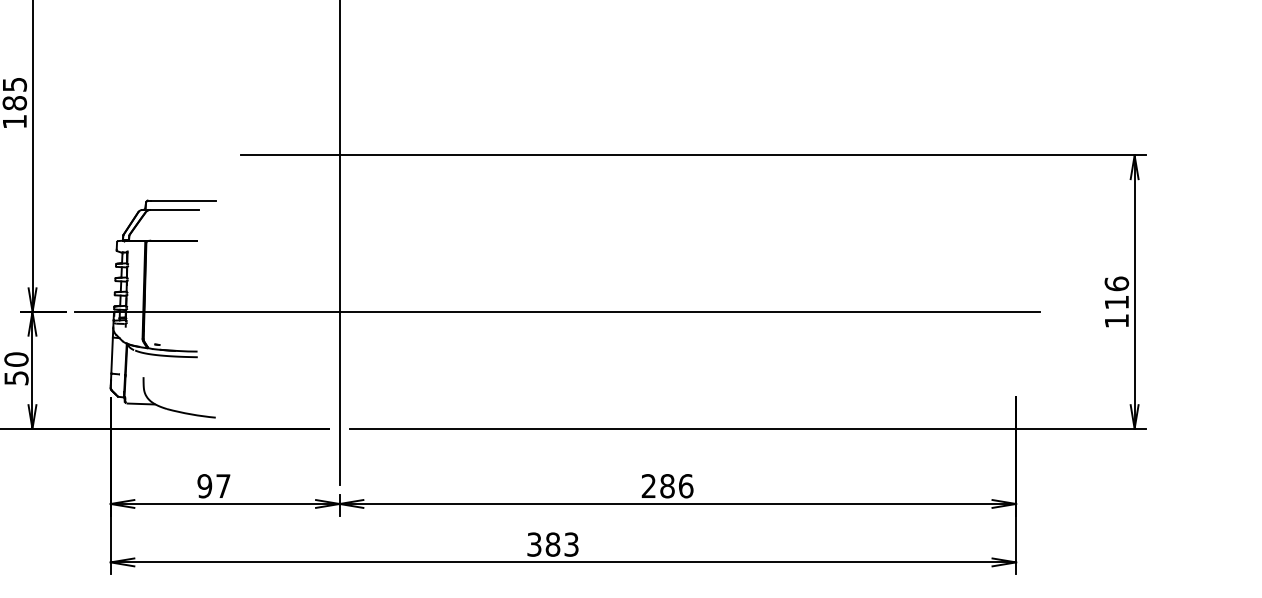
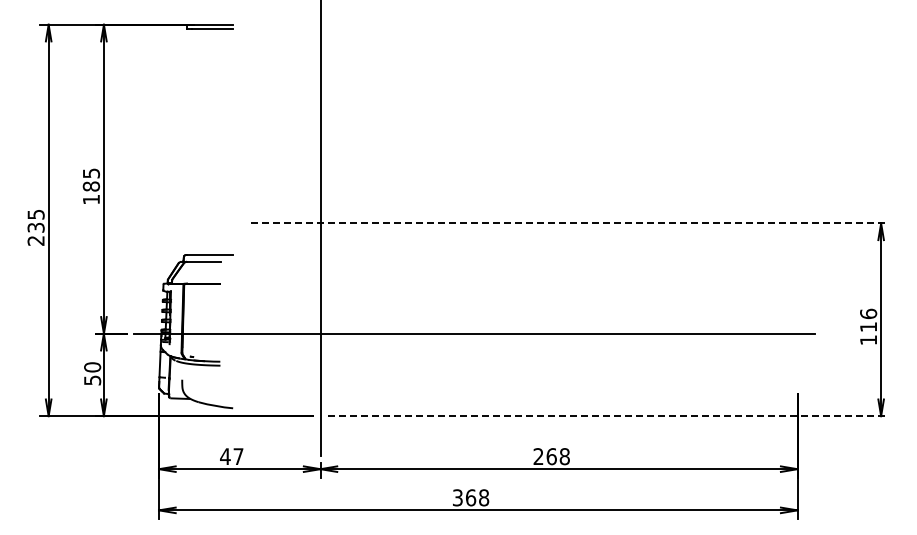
line: (694, 155) -> (570, 223), solid -> dashed
line: (748, 429) -> (608, 416), solid -> dashed
text: (204, 486) -> (225, 456), 97 -> 47
text: (677, 486) -> (558, 456), 286 -> 268
text: (562, 544) -> (477, 497), 383 -> 368

